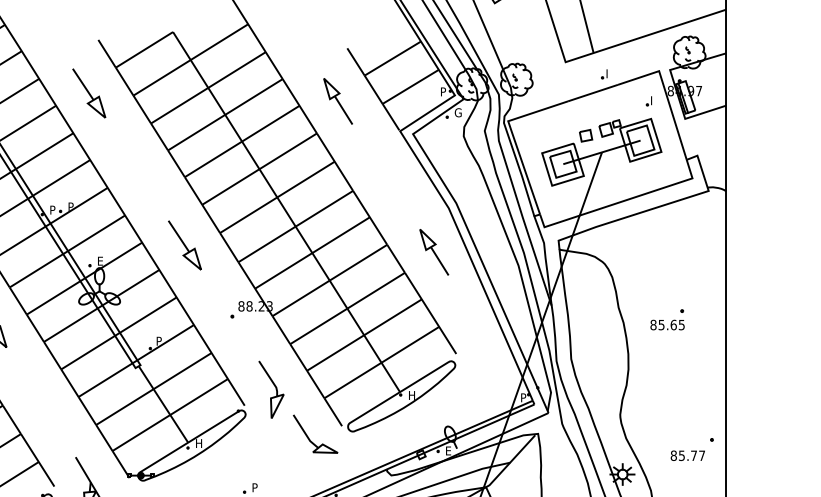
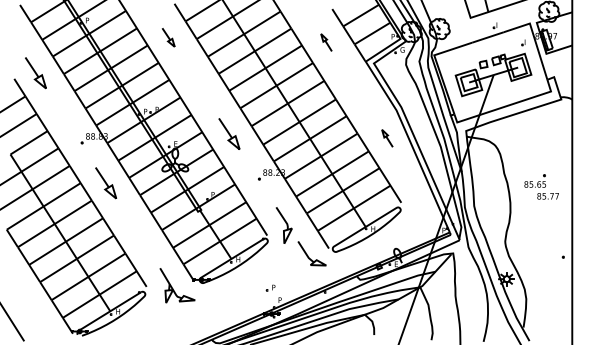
part: (88, 93) -> (168, 37), size x0.6
part: (338, 101) -> (326, 42), size x0.6
part: (434, 252) -> (387, 138), size x0.6
text: (686, 456) -> (547, 196), moved

